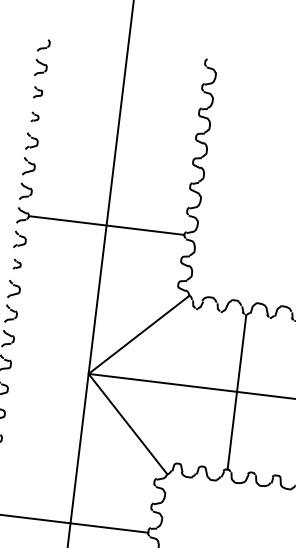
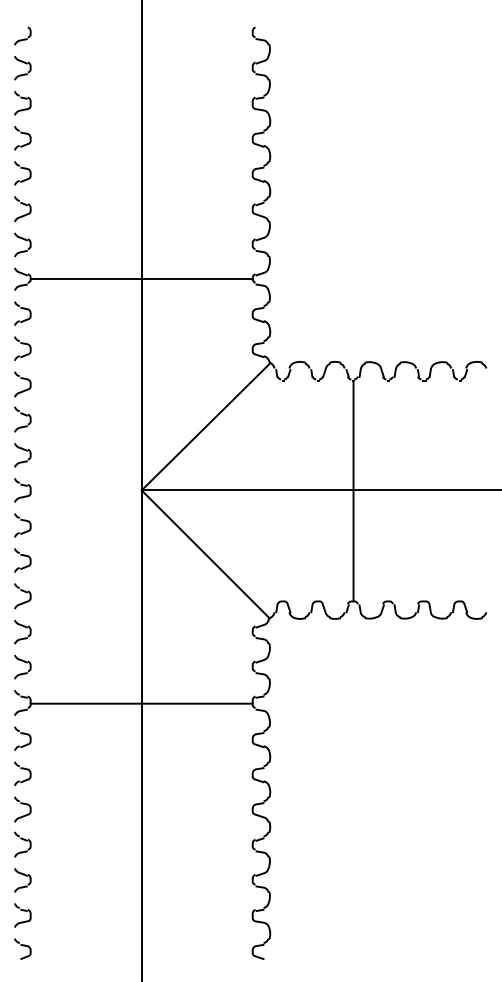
part: (37, 92) -> (22, 103), size x1.43
part: (34, 117) -> (22, 138), size x1.67
part: (17, 264) -> (22, 348), size x1.67

